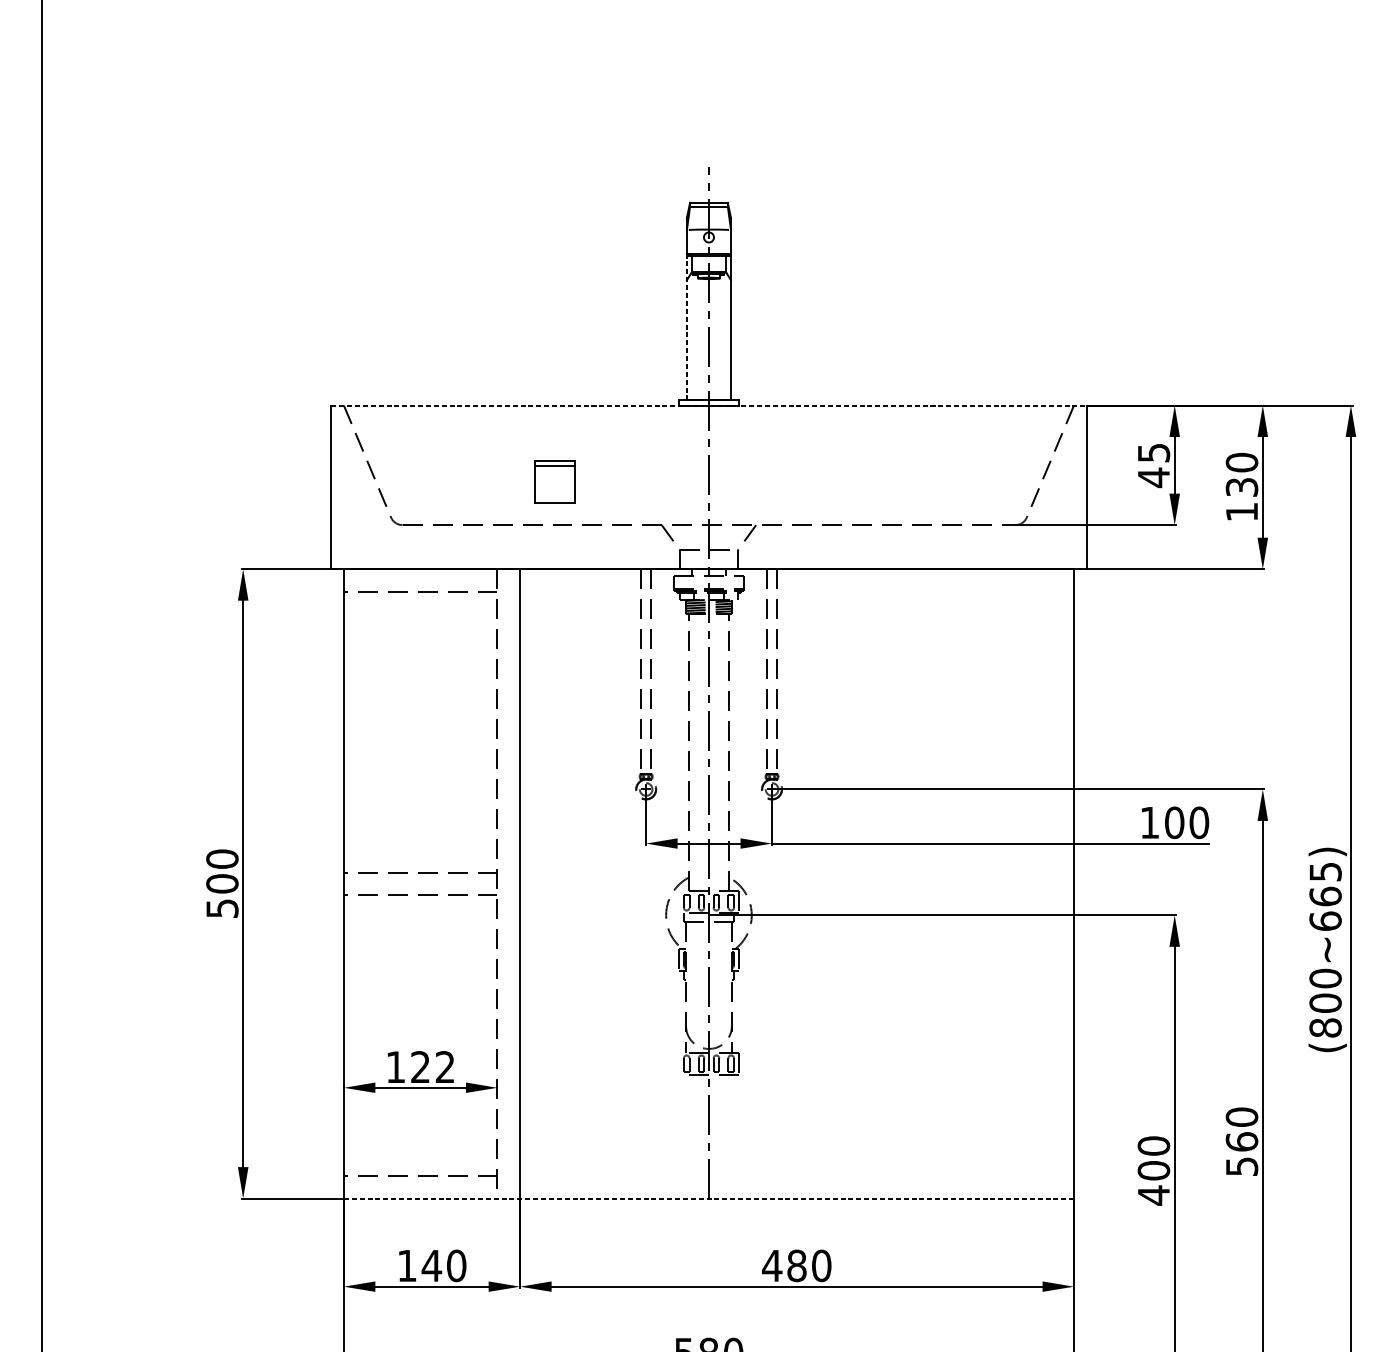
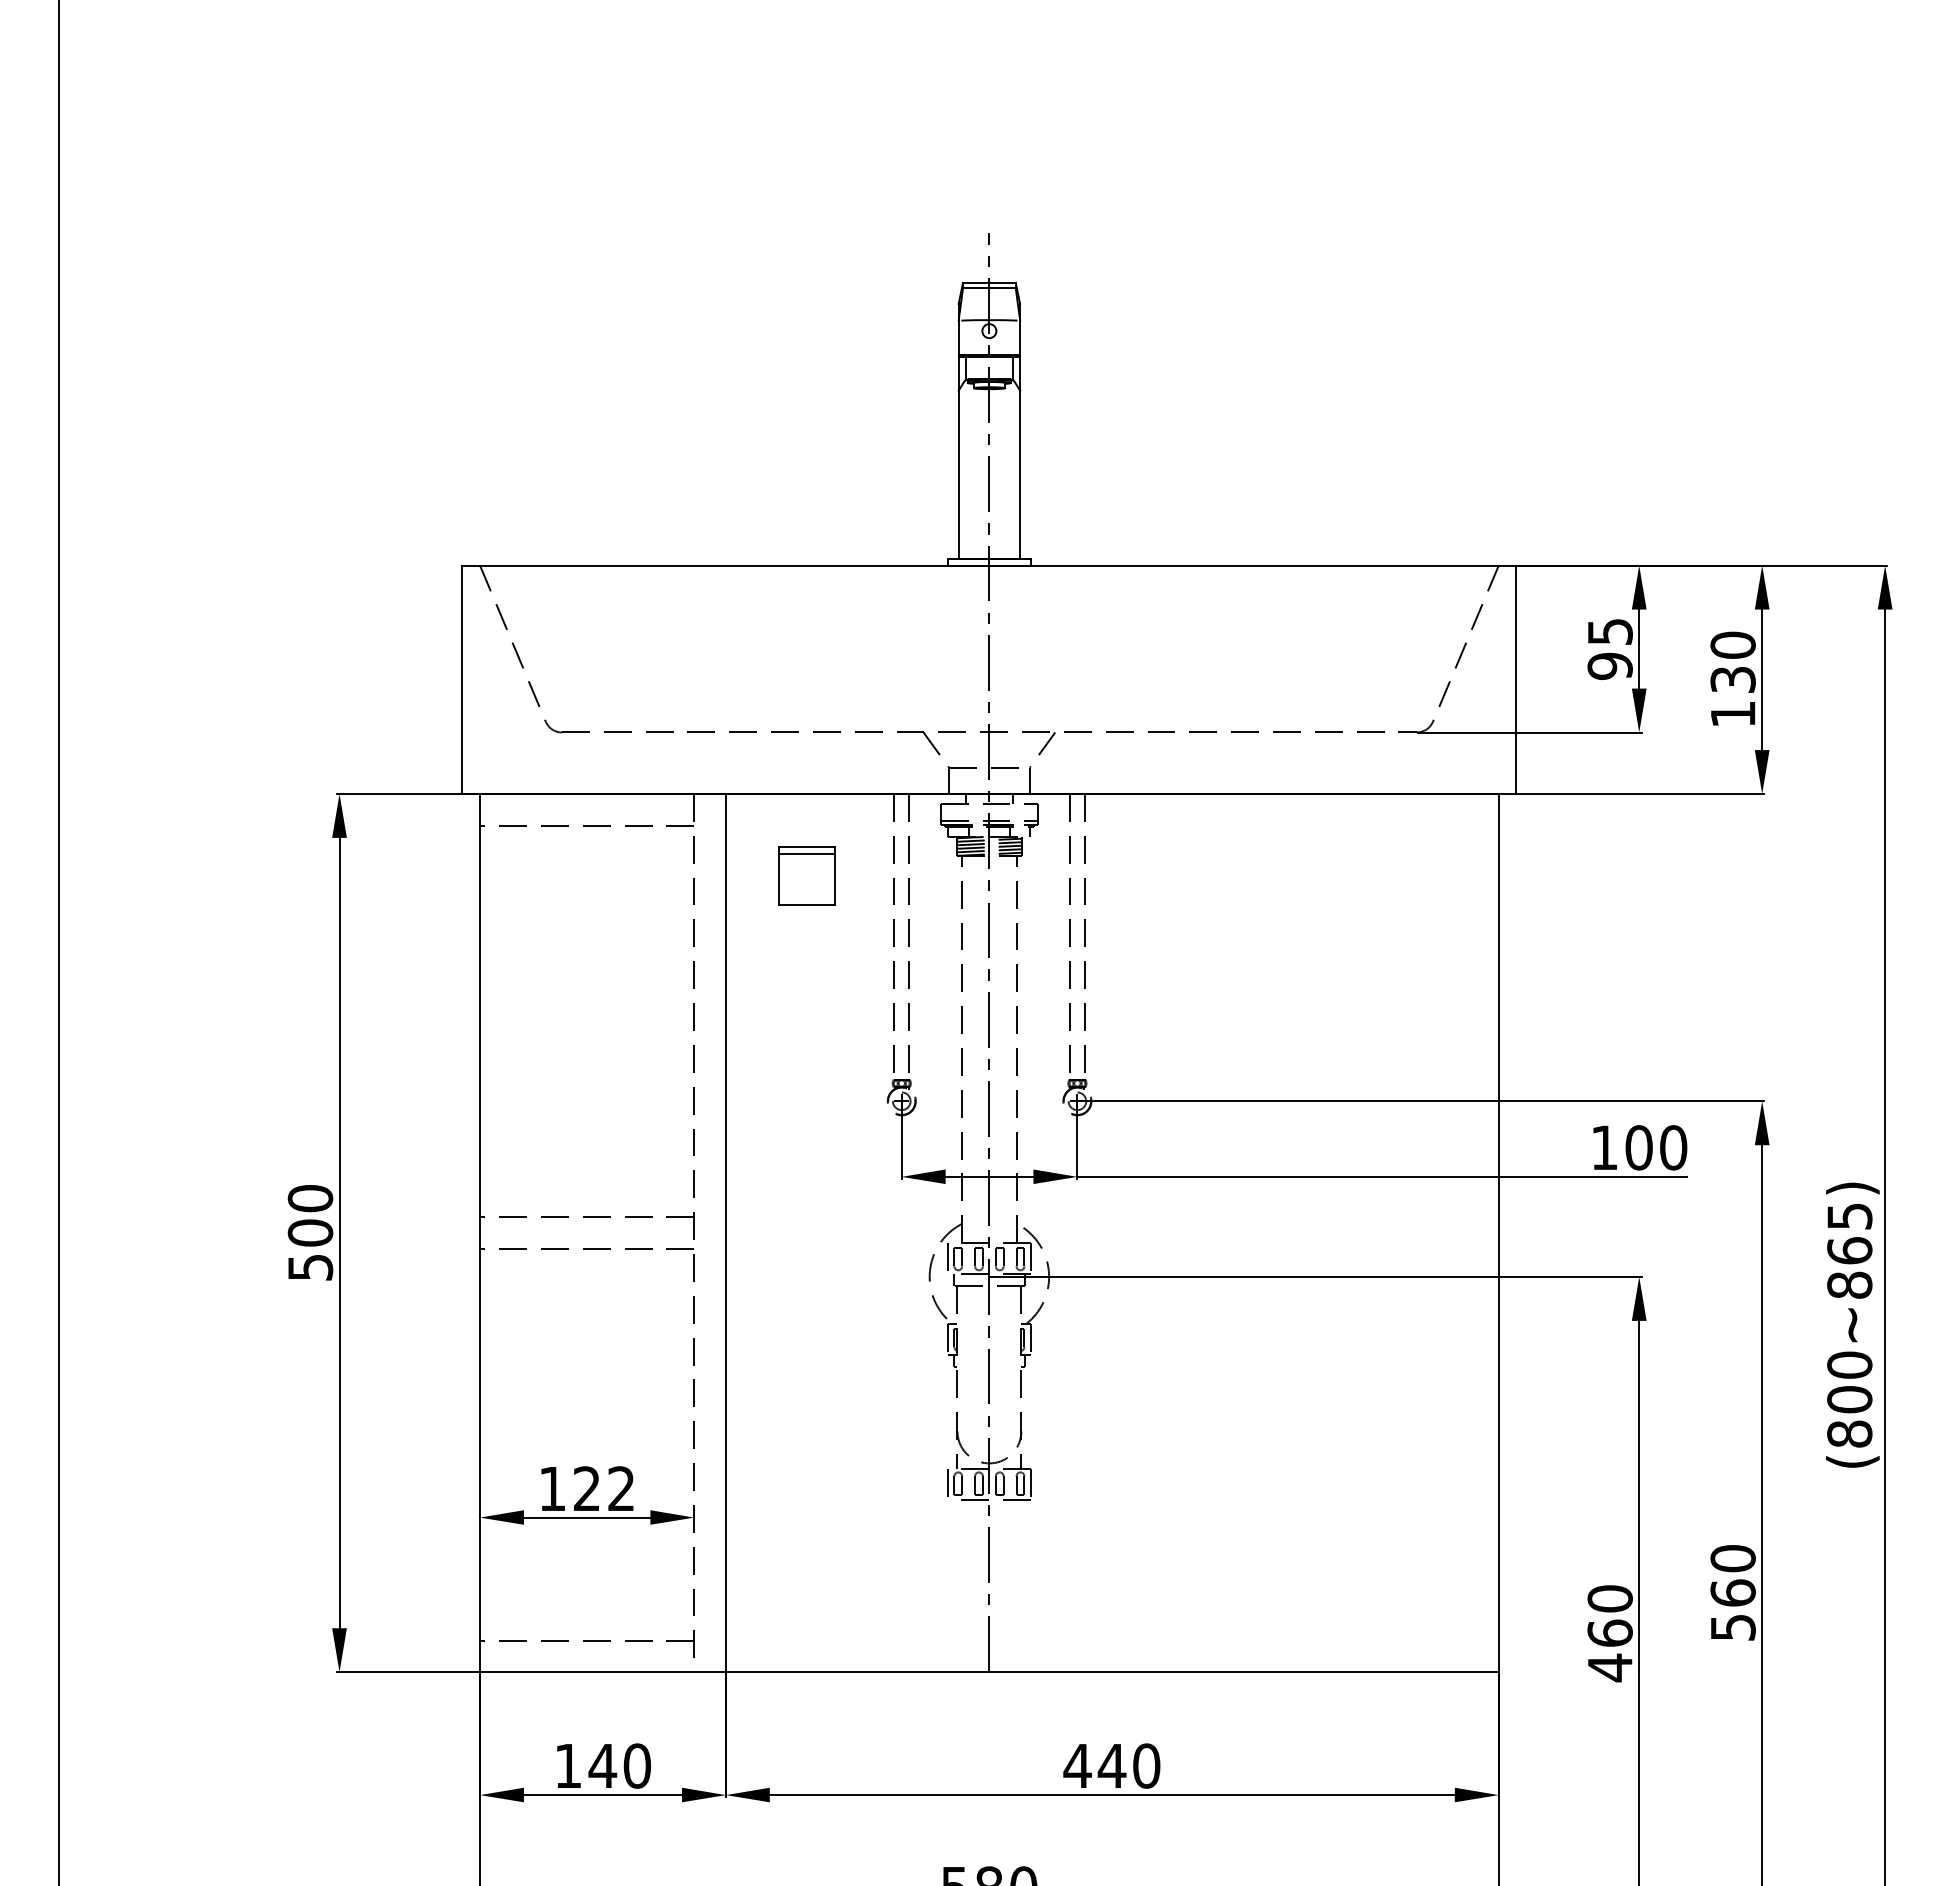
line: (686, 328) -> (958, 457), dashed -> solid
line: (709, 405) -> (989, 565), dashed -> solid
text: (1153, 477) -> (1609, 666), 45 -> 95
part: (554, 482) -> (806, 875), moved
line: (678, 902) -> (947, 1258), added
text: (1325, 920) -> (1849, 1284), (800~665) -> (800~865)
line: (678, 1063) -> (947, 1483), added
text: (1153, 1170) -> (1609, 1632), 400 -> 460
line: (709, 1198) -> (989, 1672), dashed -> solid
text: (796, 1265) -> (1111, 1765), 480 -> 440

